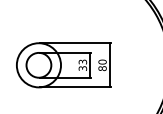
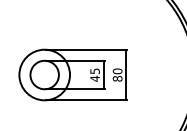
text: (82, 64) -> (94, 74), 33 -> 45

